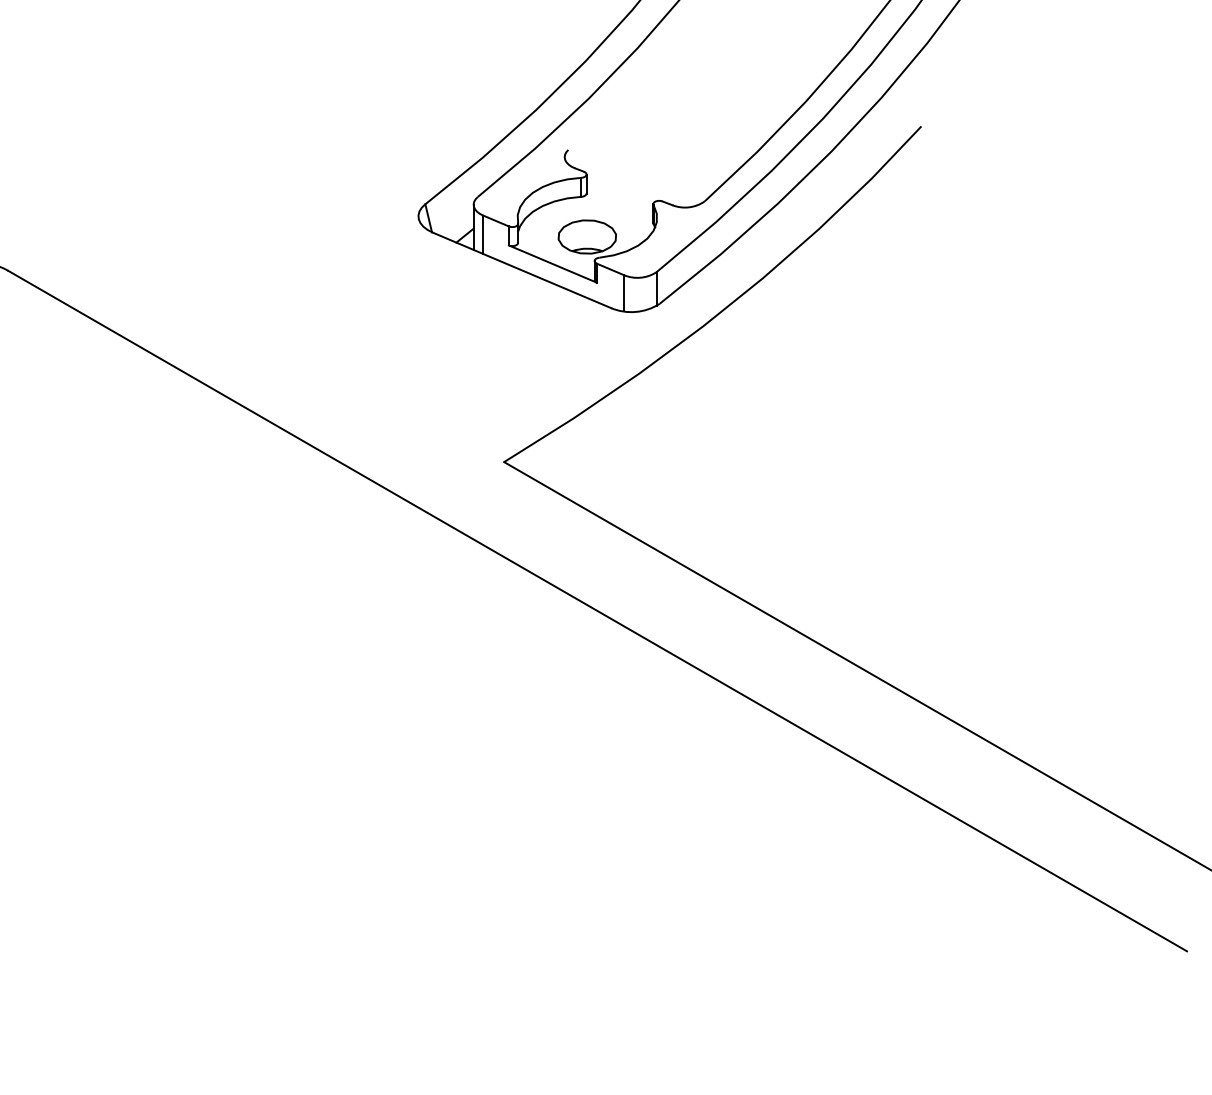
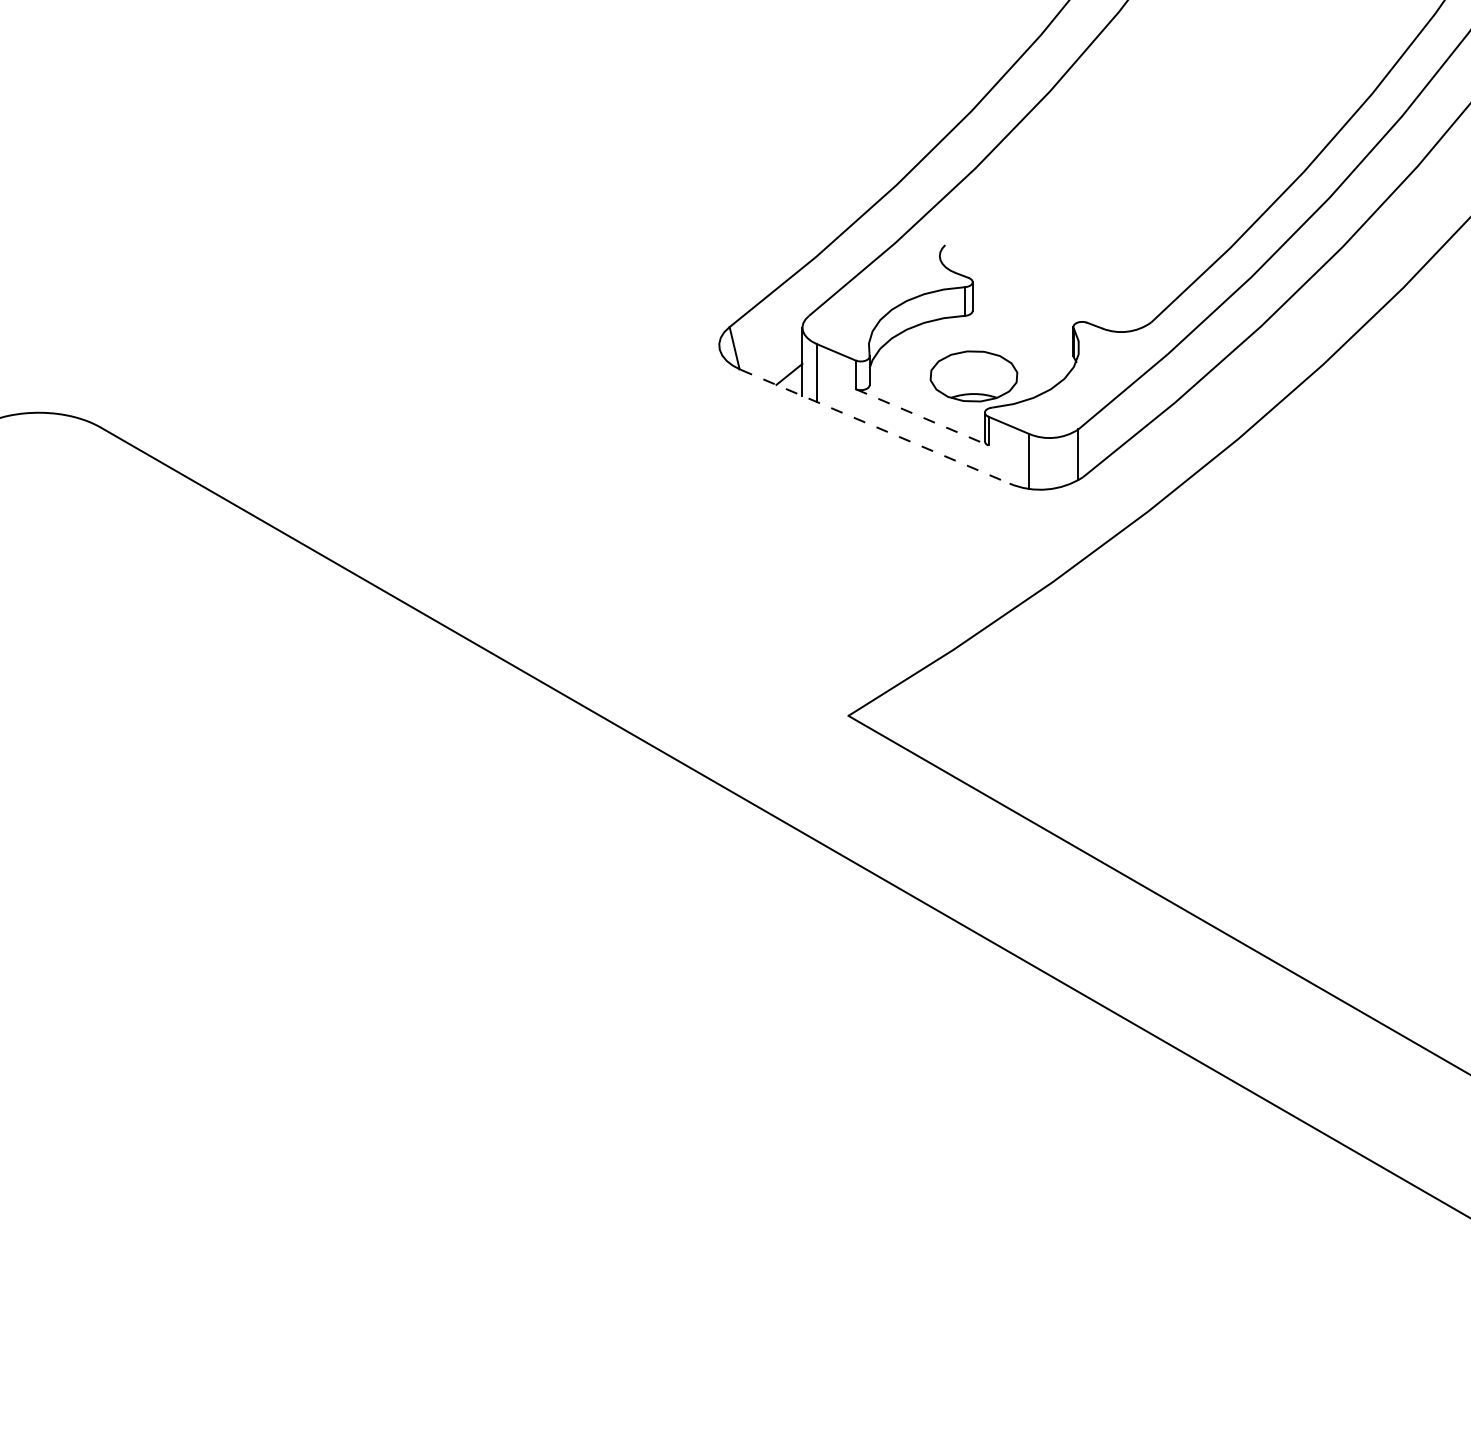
line: (552, 264) -> (921, 417), solid -> dashed
line: (521, 270) -> (874, 426), solid -> dashed

